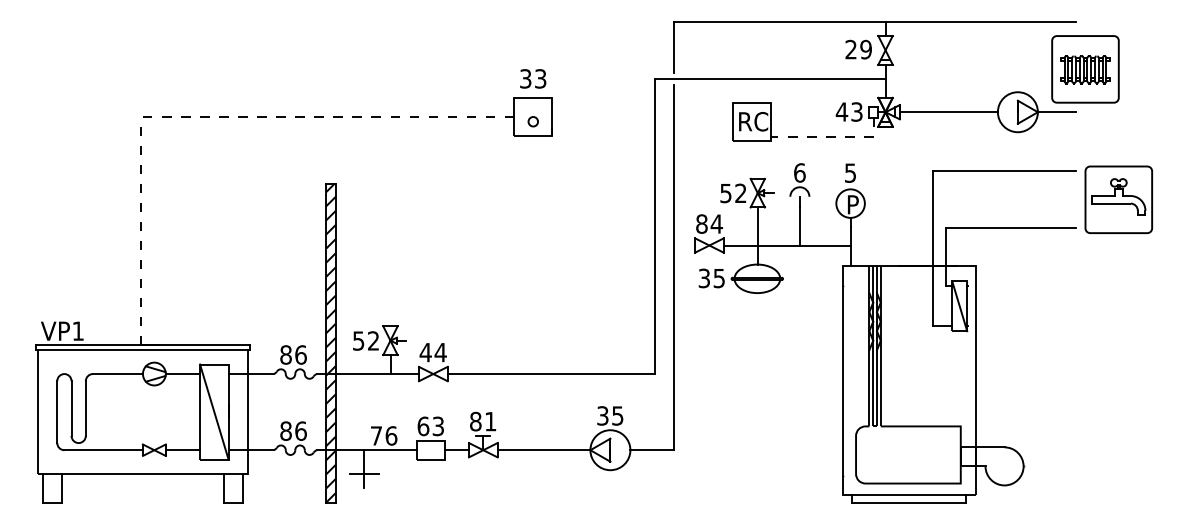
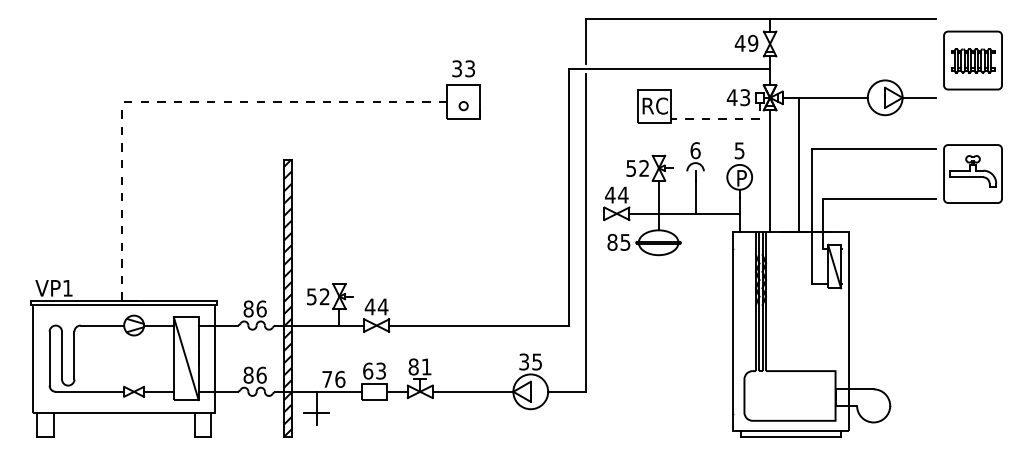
text: (850, 48) -> (739, 42), 29 -> 49
part: (1084, 69) -> (972, 60), moved
line: (919, 188) -> (799, 164), added
line: (885, 196) -> (770, 171), added
text: (702, 223) -> (610, 194), 84 -> 44
text: (704, 278) -> (612, 242), 35 -> 85

